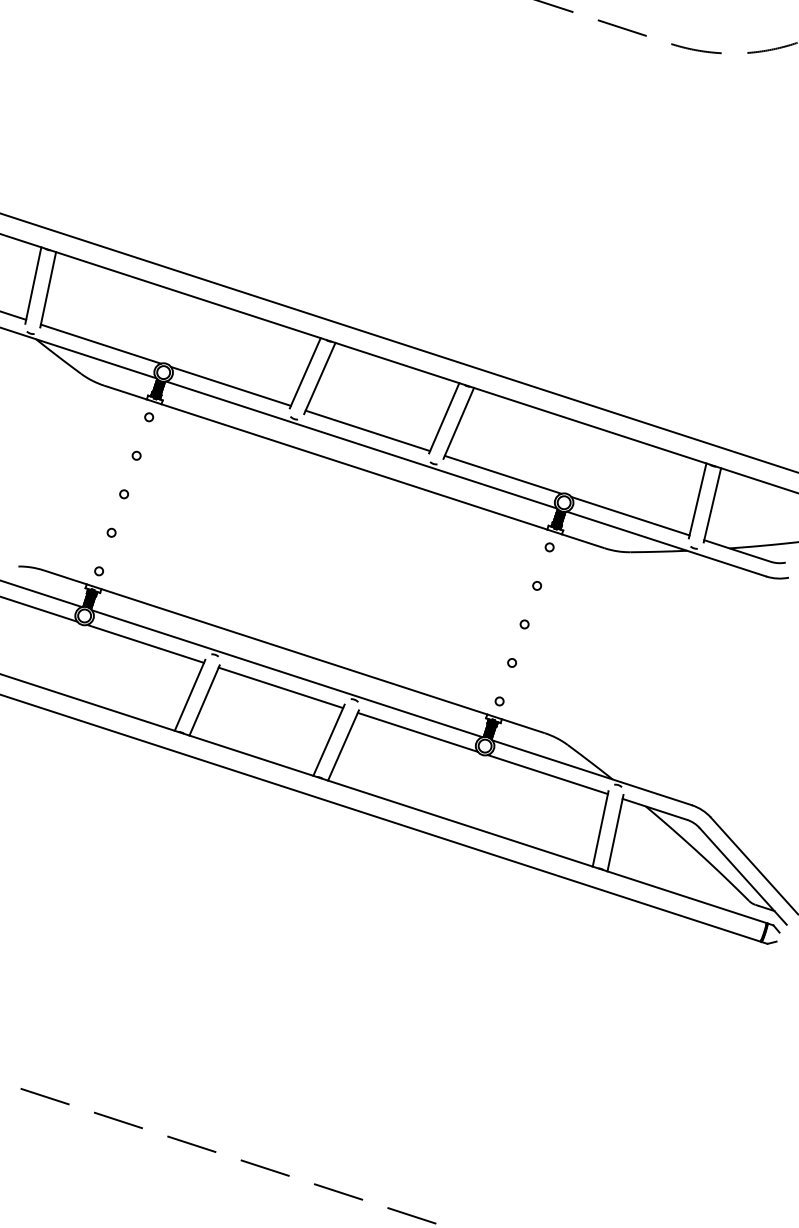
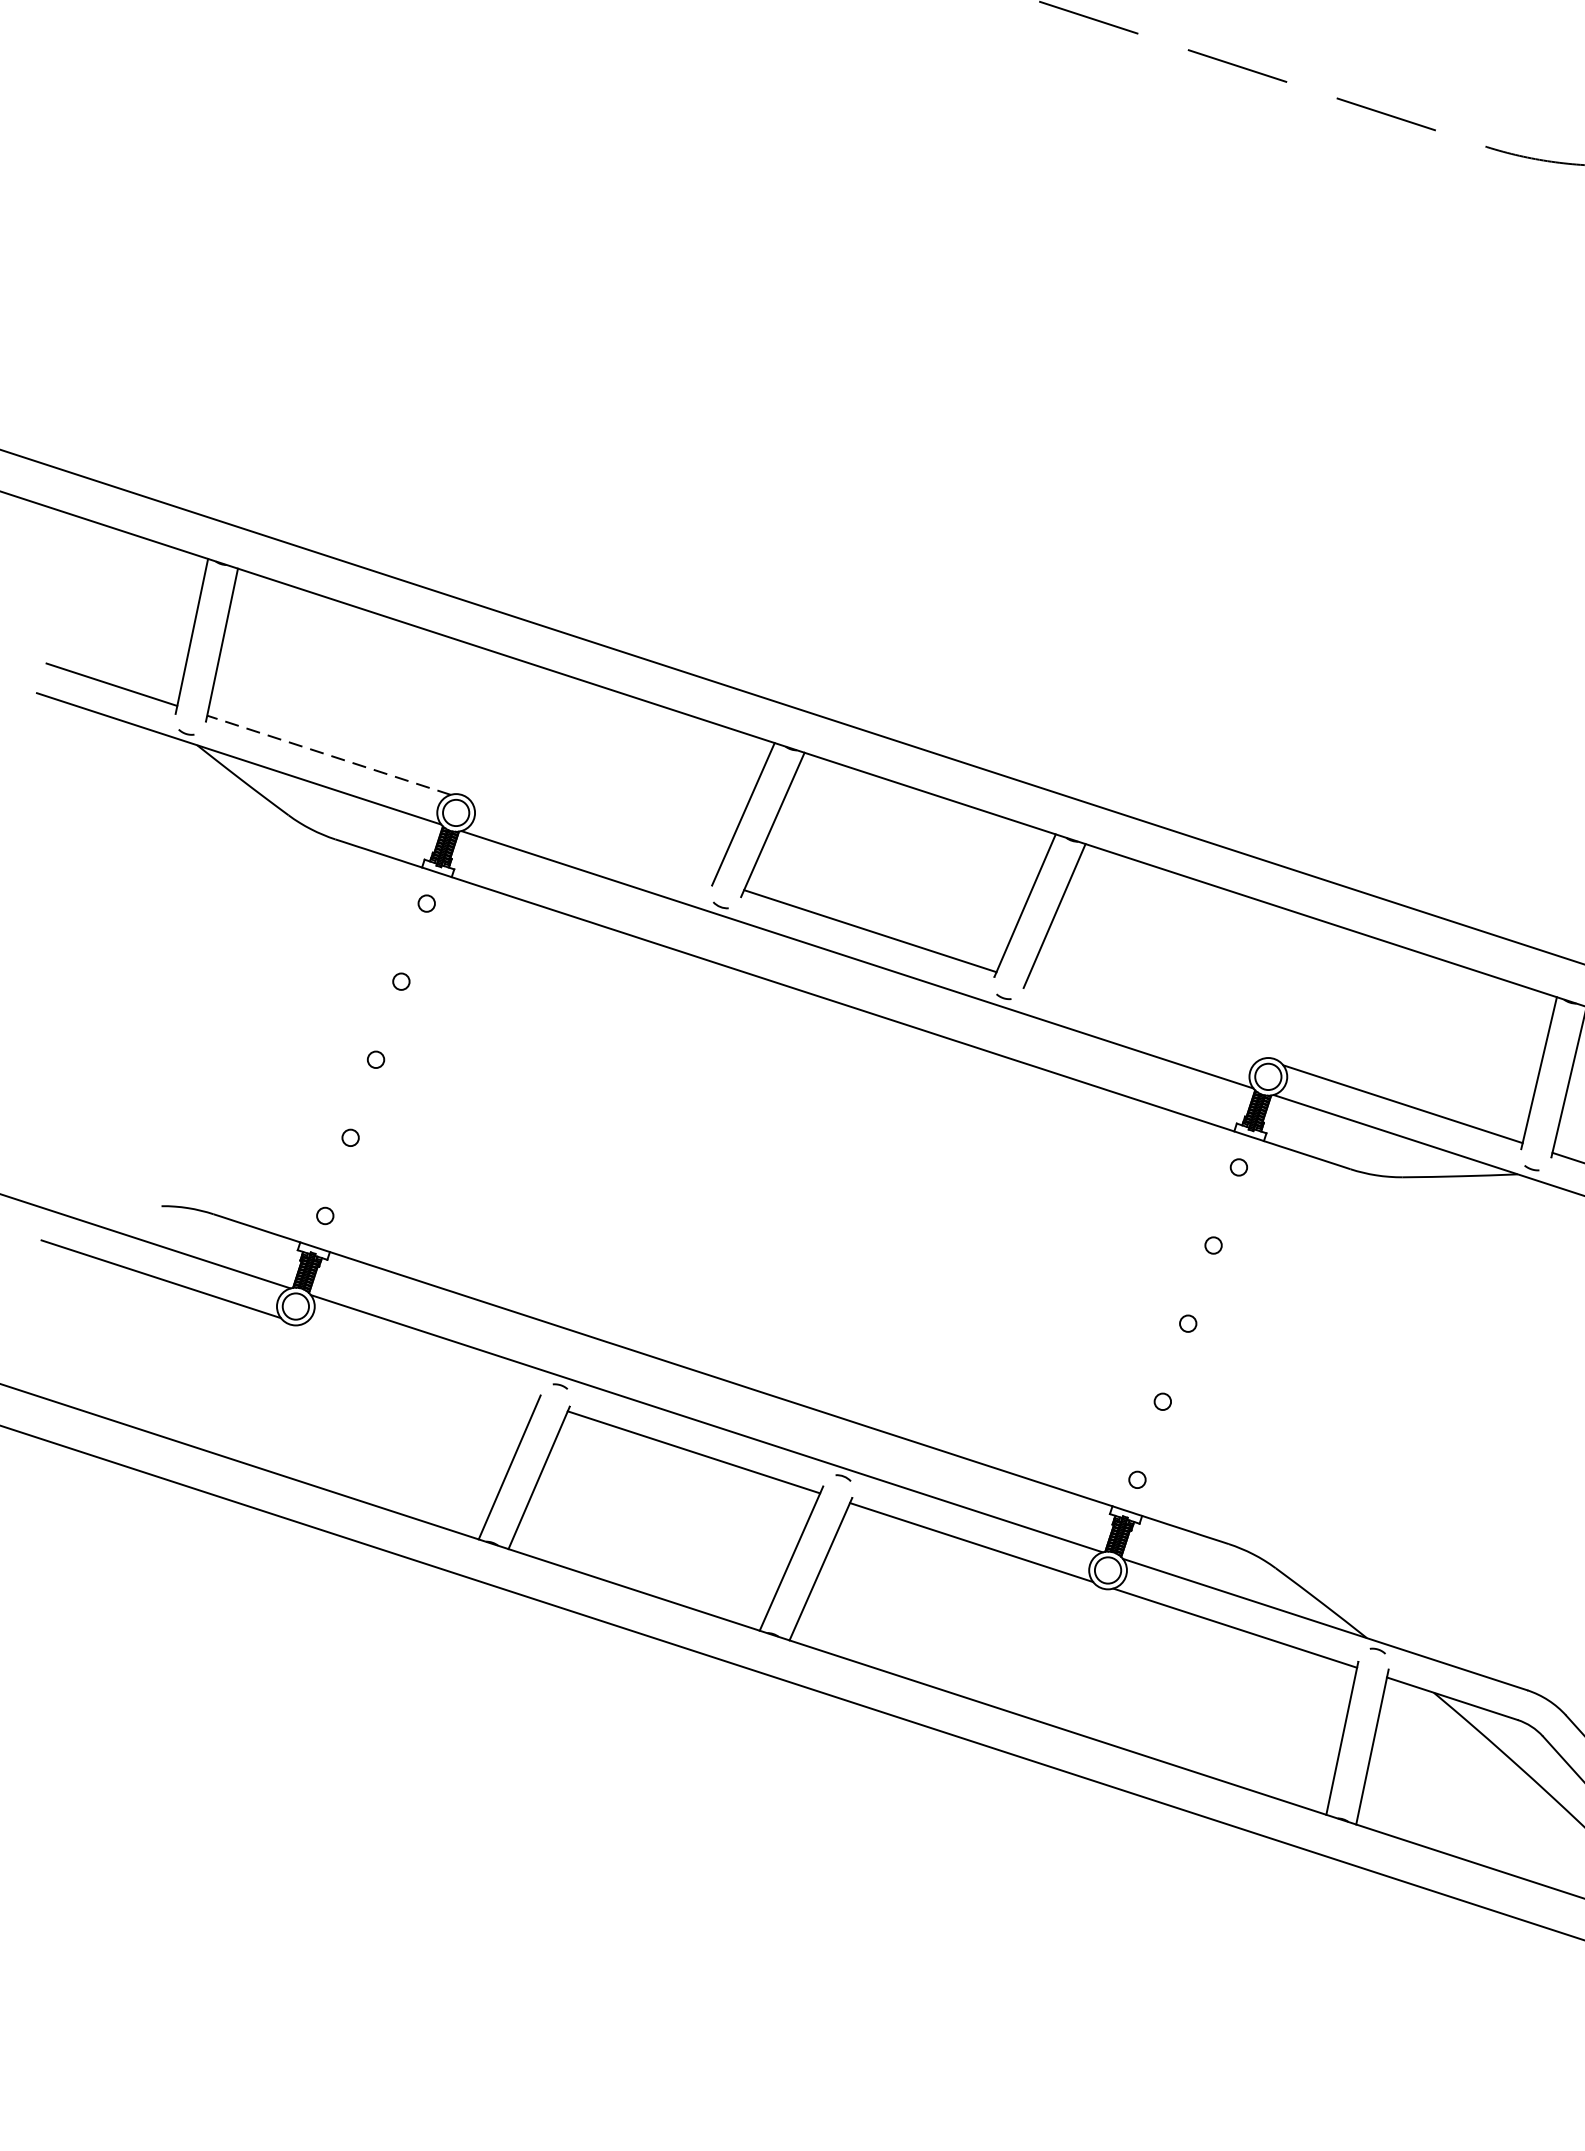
line: (100, 344) -> (328, 755), solid -> dashed
line: (230, 385) -> (591, 839), removed
line: (502, 474) -> (1143, 1019), removed
line: (145, 643) -> (419, 1362), removed

